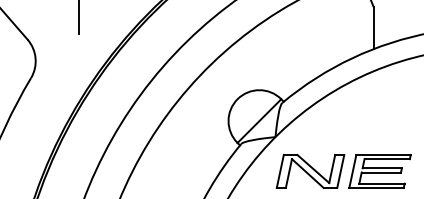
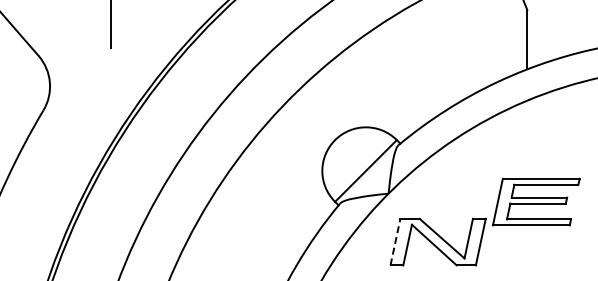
line: (280, 171) -> (395, 242), solid -> dashed
part: (380, 171) -> (536, 201), moved

